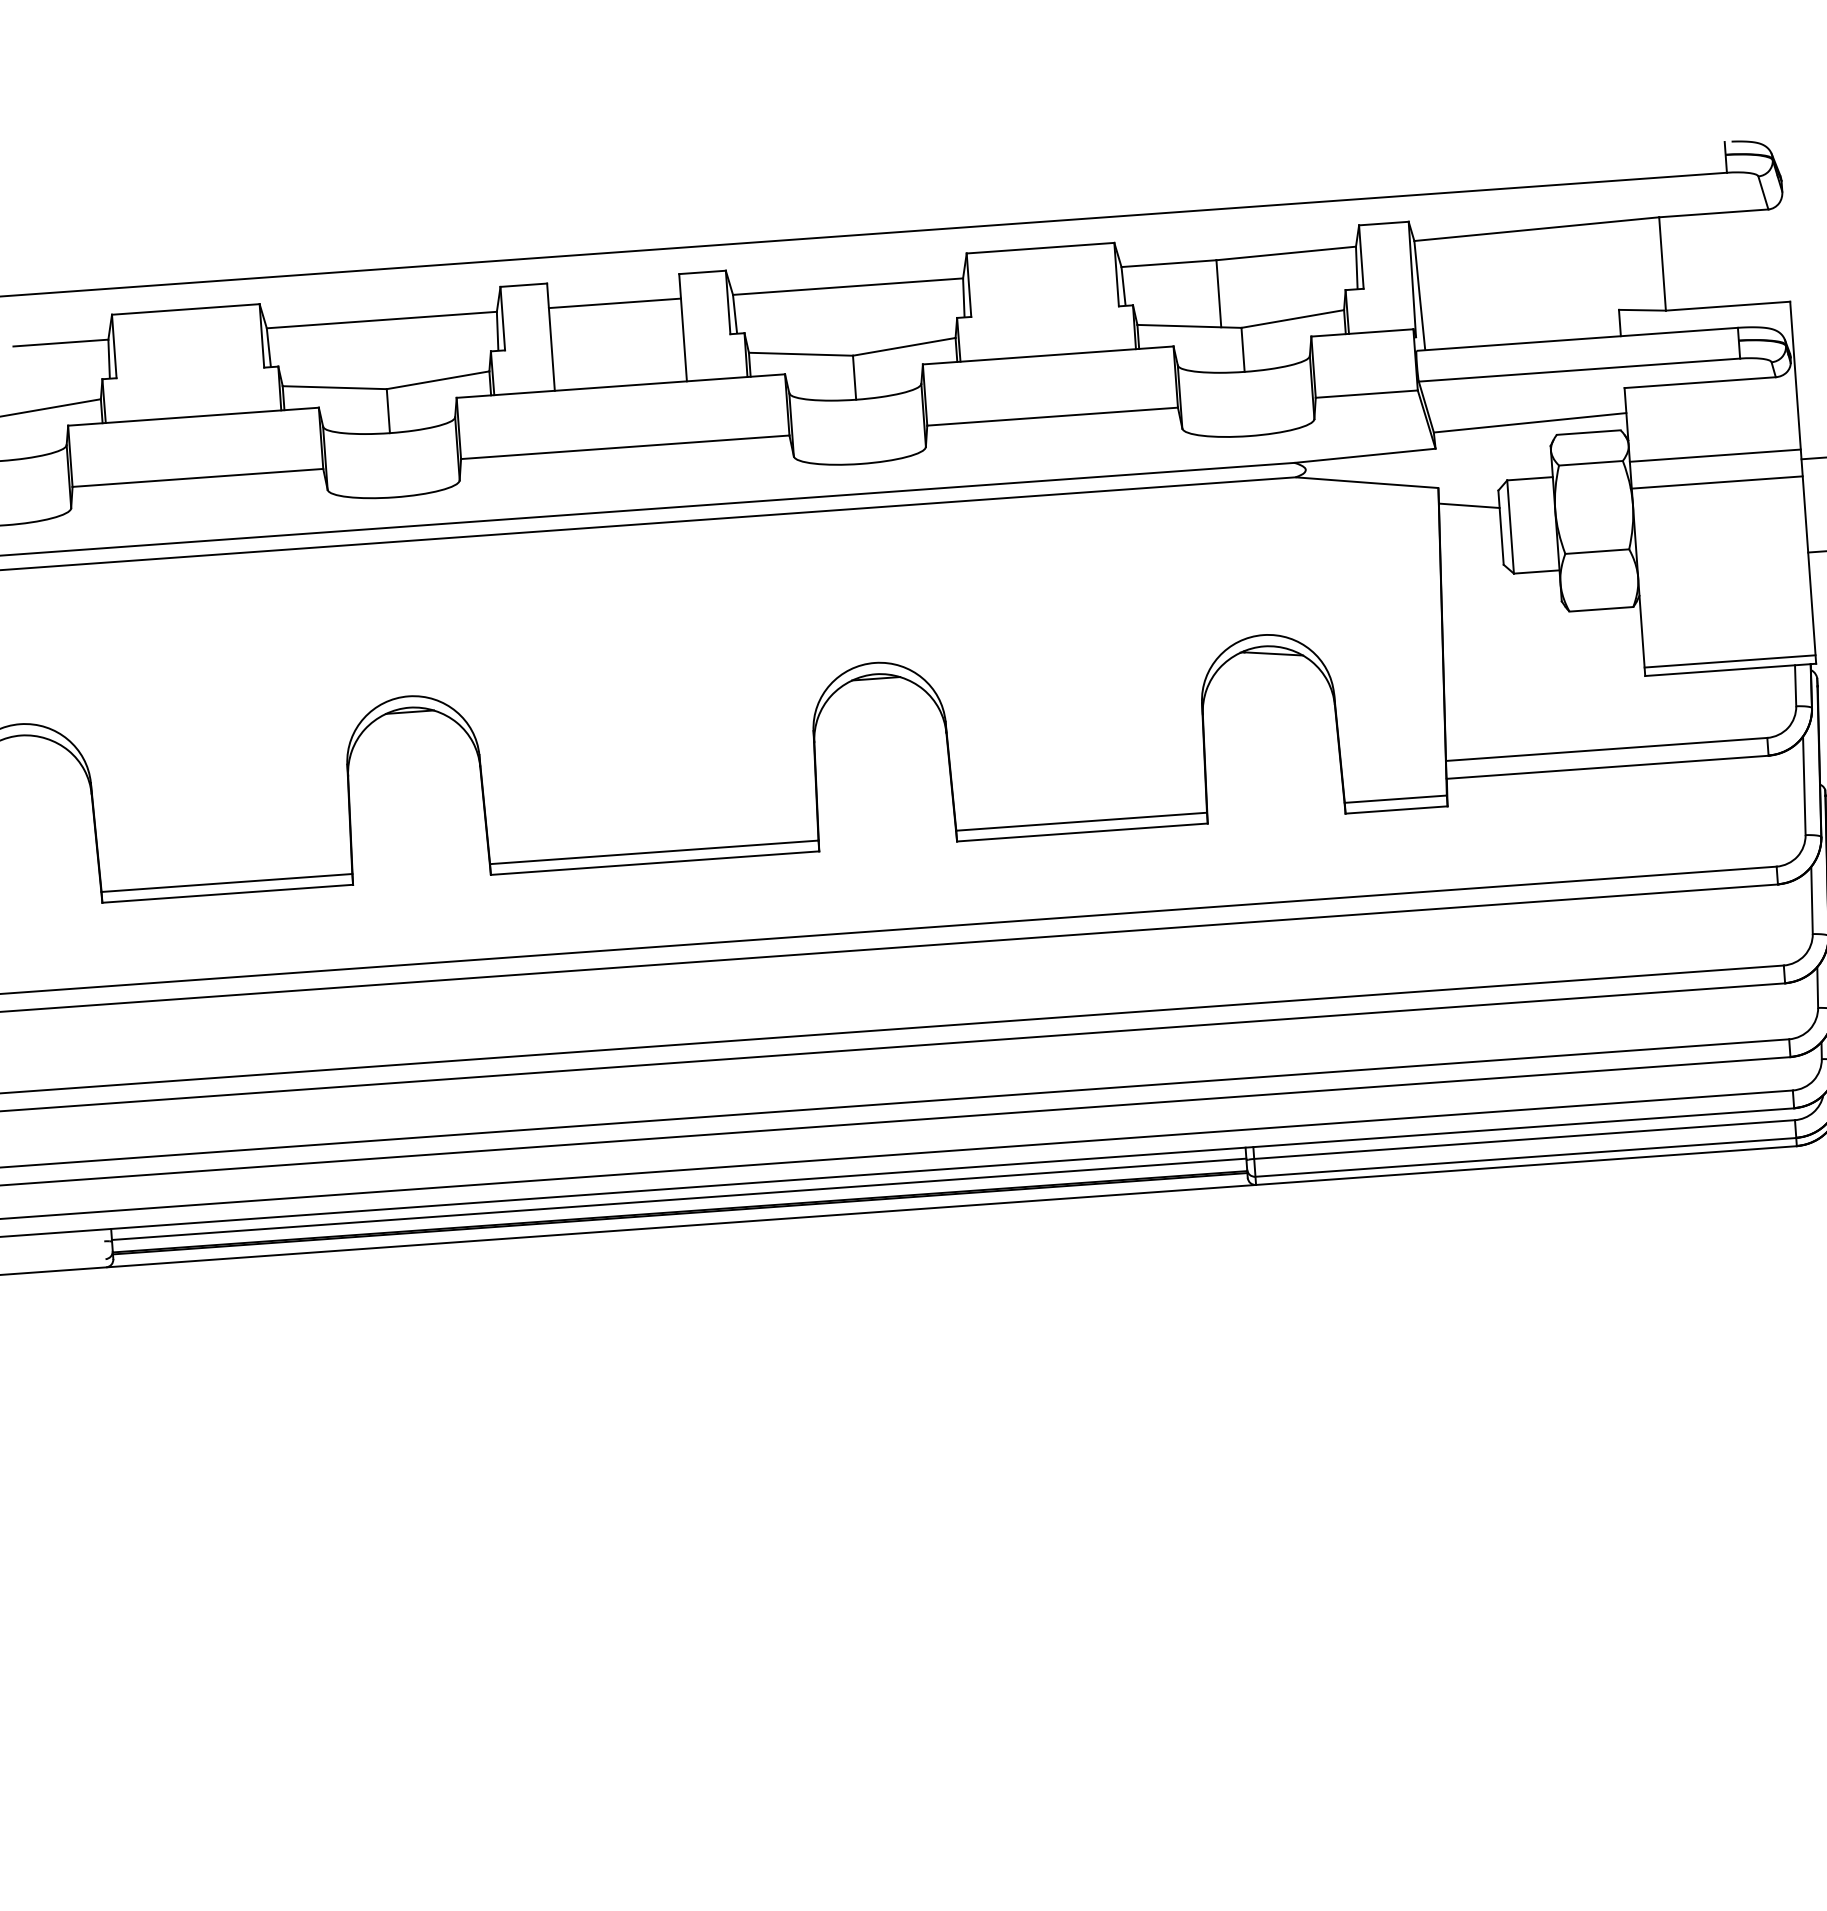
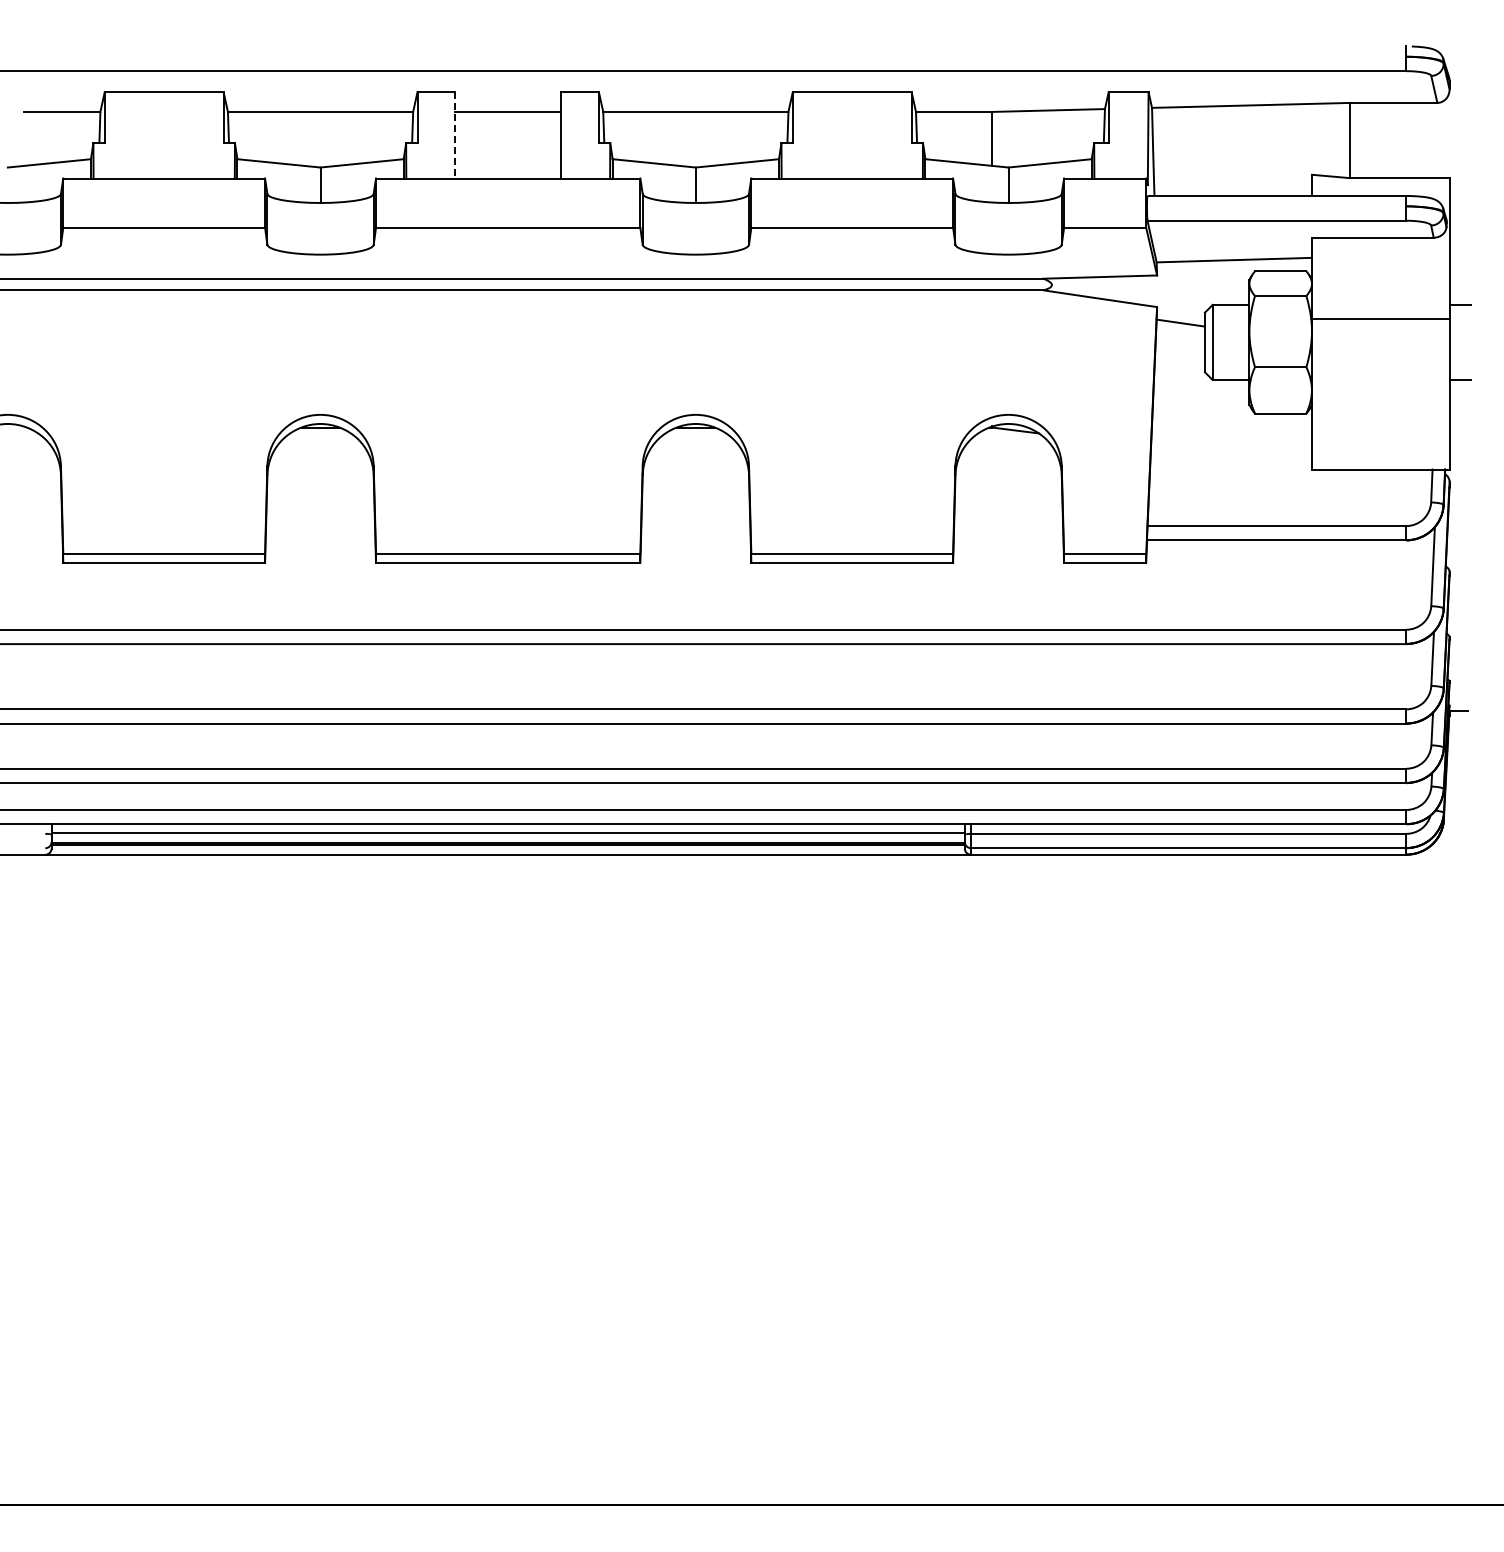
line: (551, 337) -> (455, 135), solid -> dashed
line: (1715, 456) -> (1380, 297), removed
line: (1729, 661) -> (1380, 462), removed

